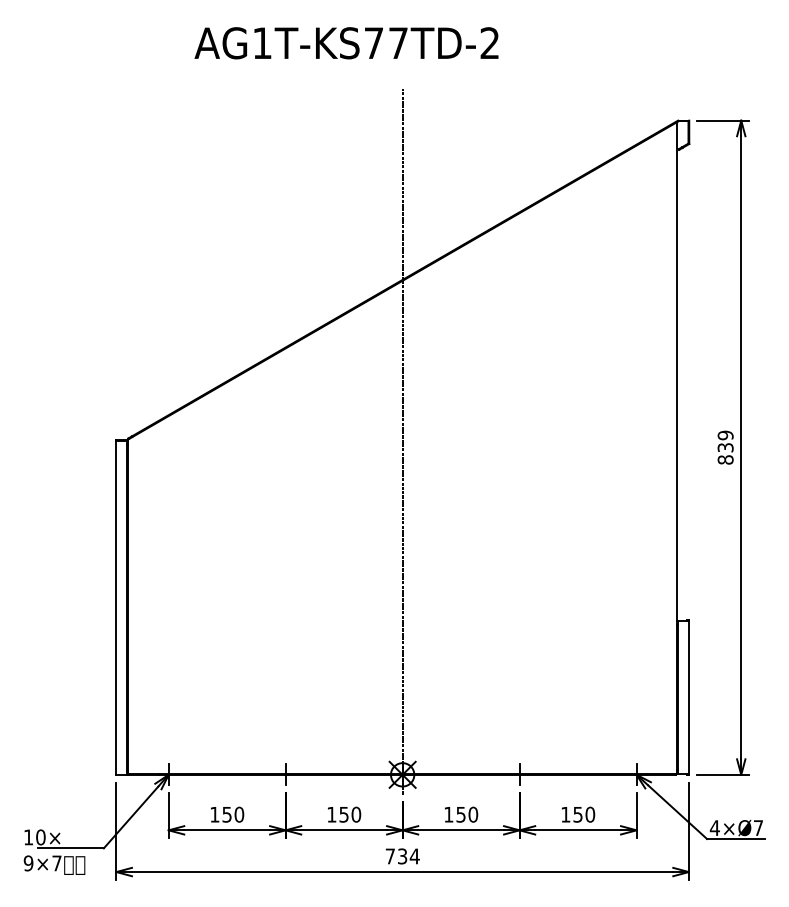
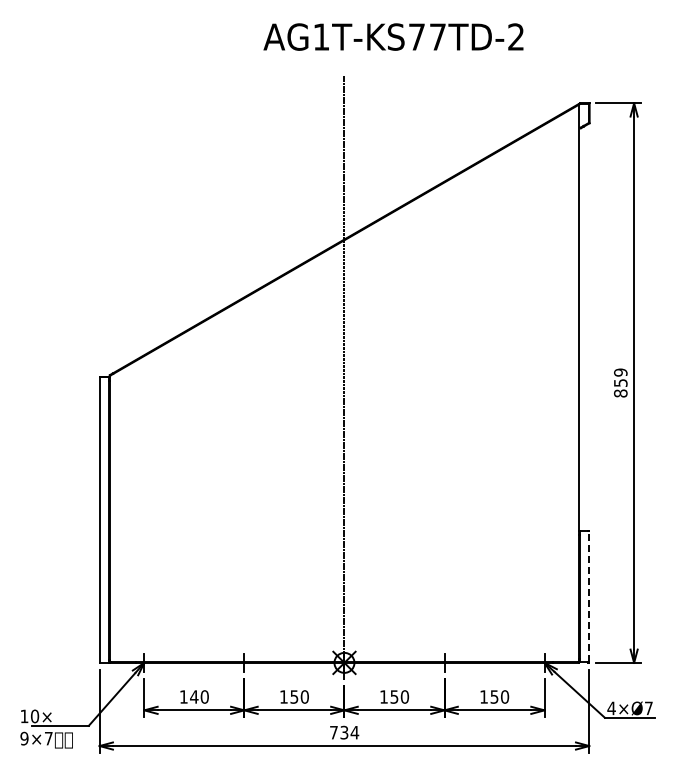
text: (346, 42) -> (393, 36), moved
text: (725, 447) -> (620, 382), 839 -> 859
line: (689, 697) -> (589, 596), solid -> dashed
text: (227, 814) -> (194, 696), 150 -> 140

